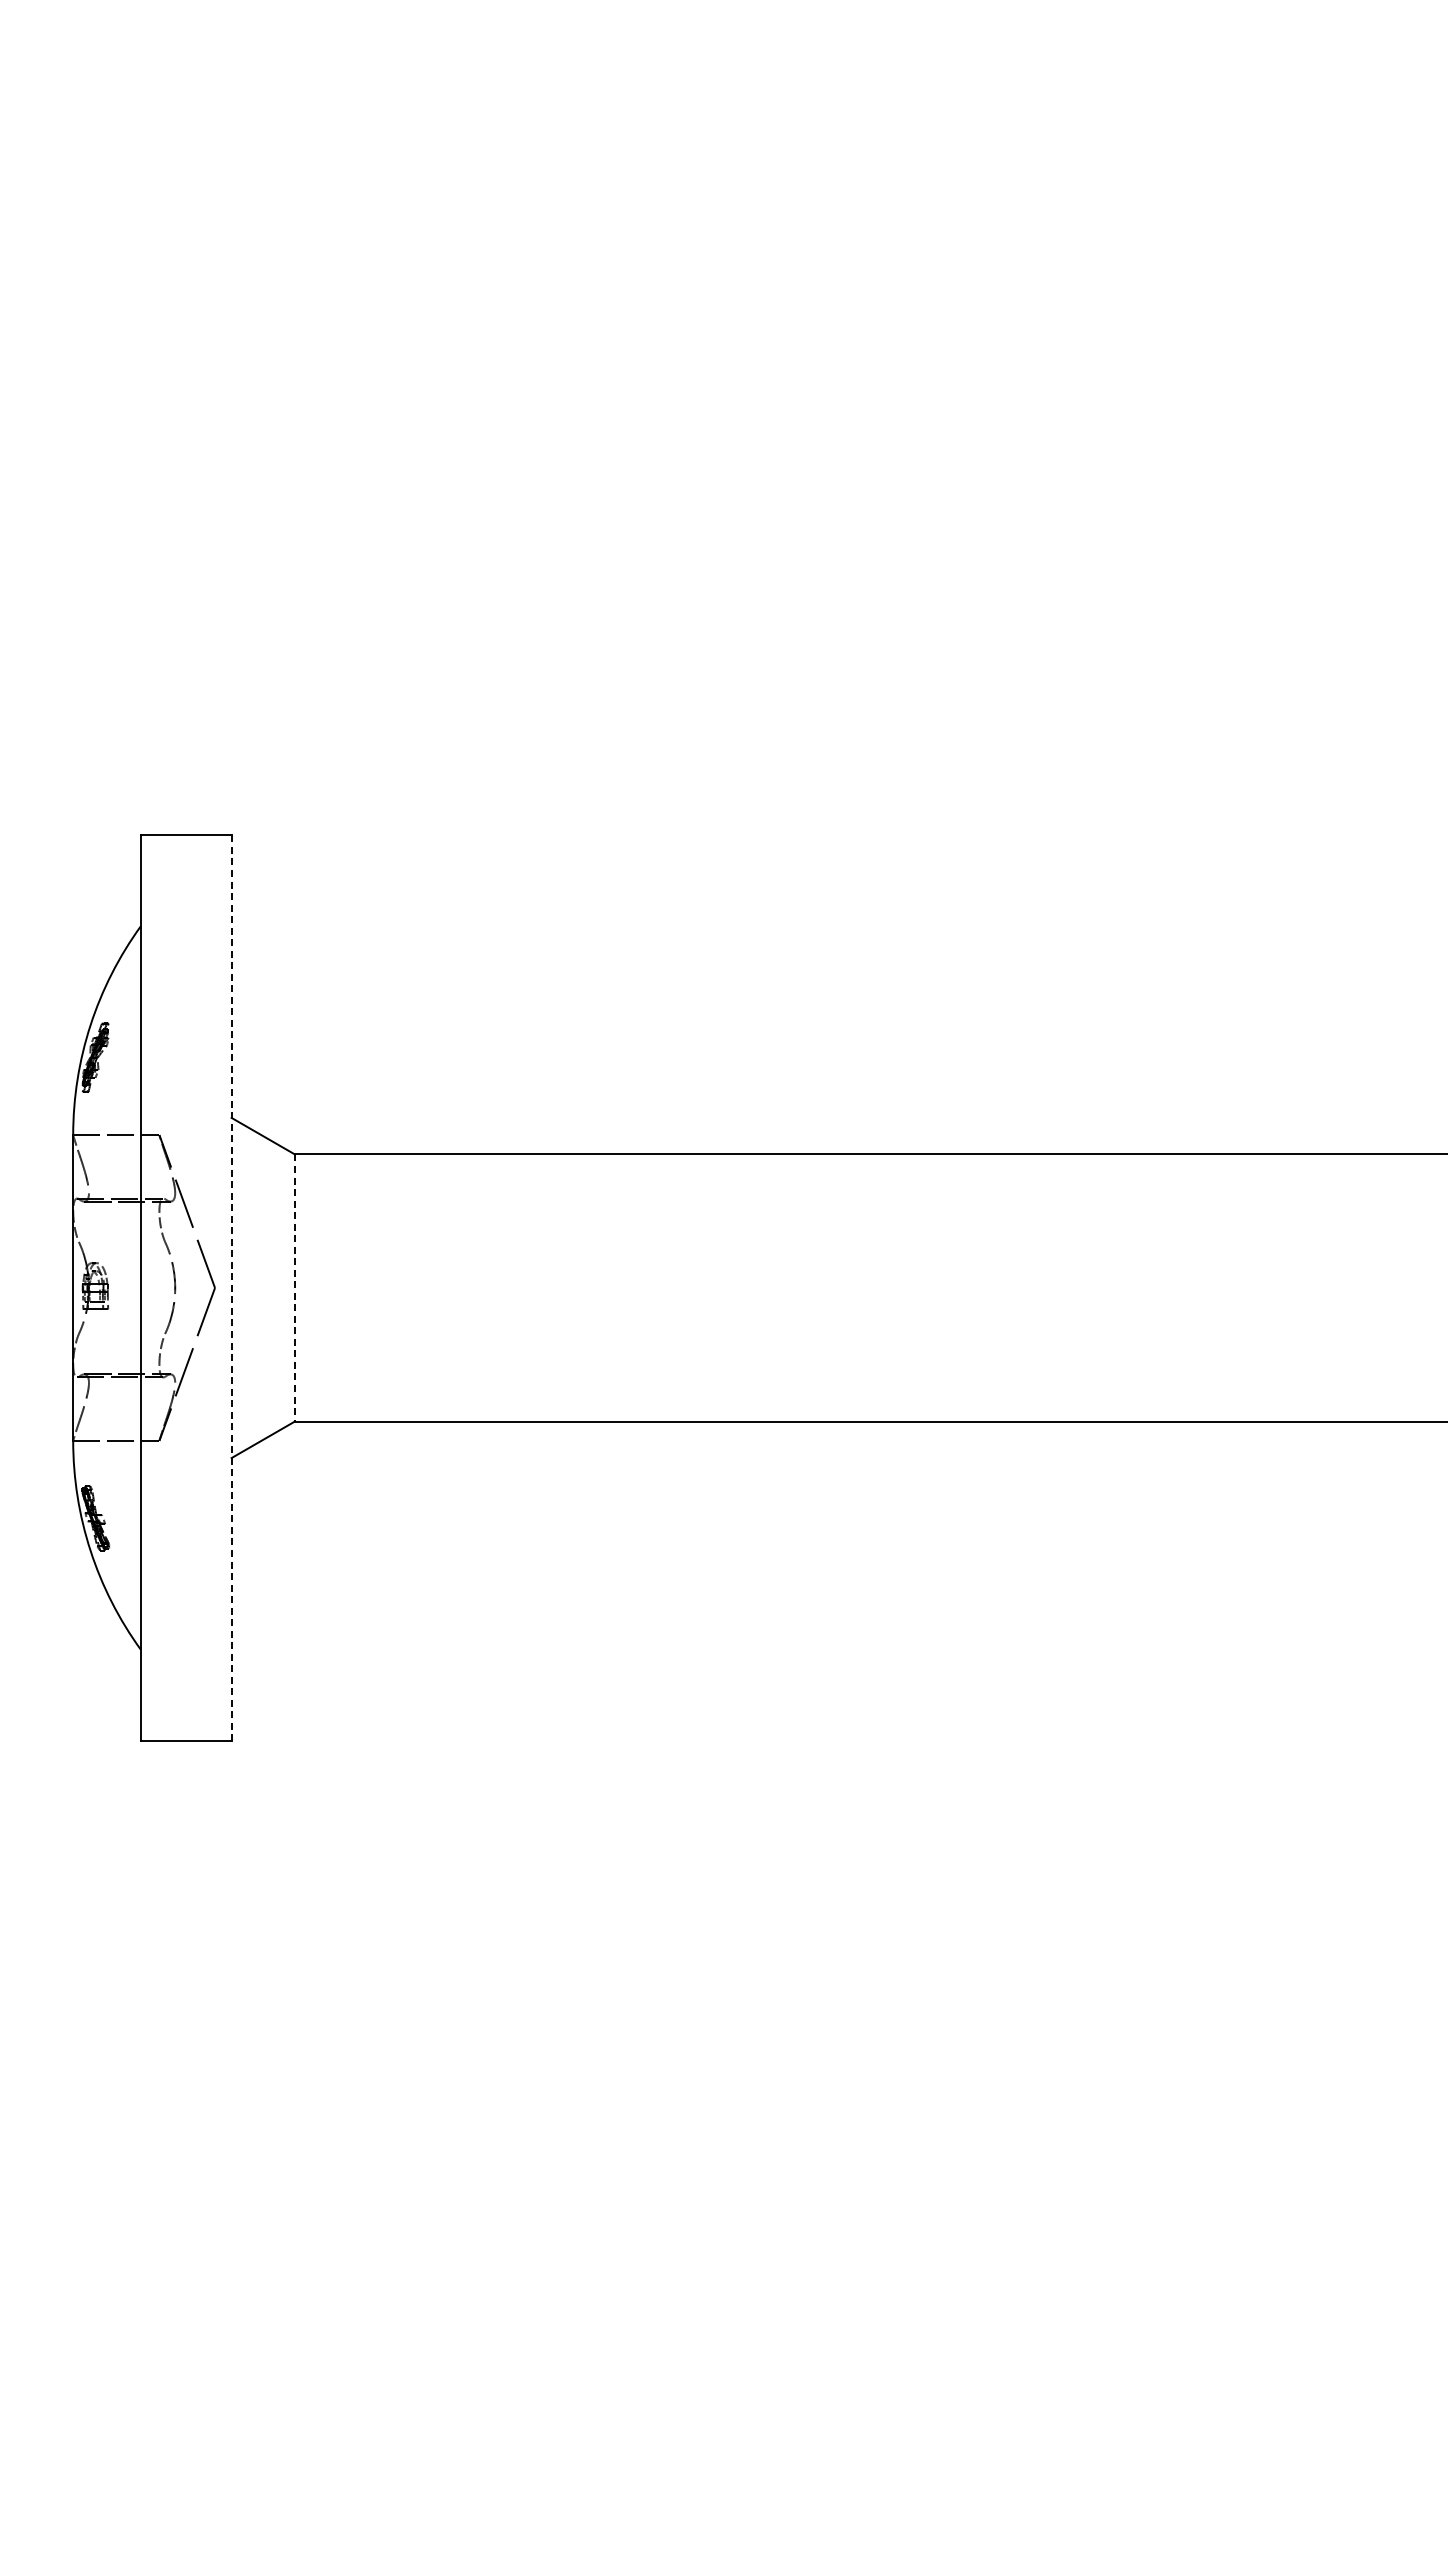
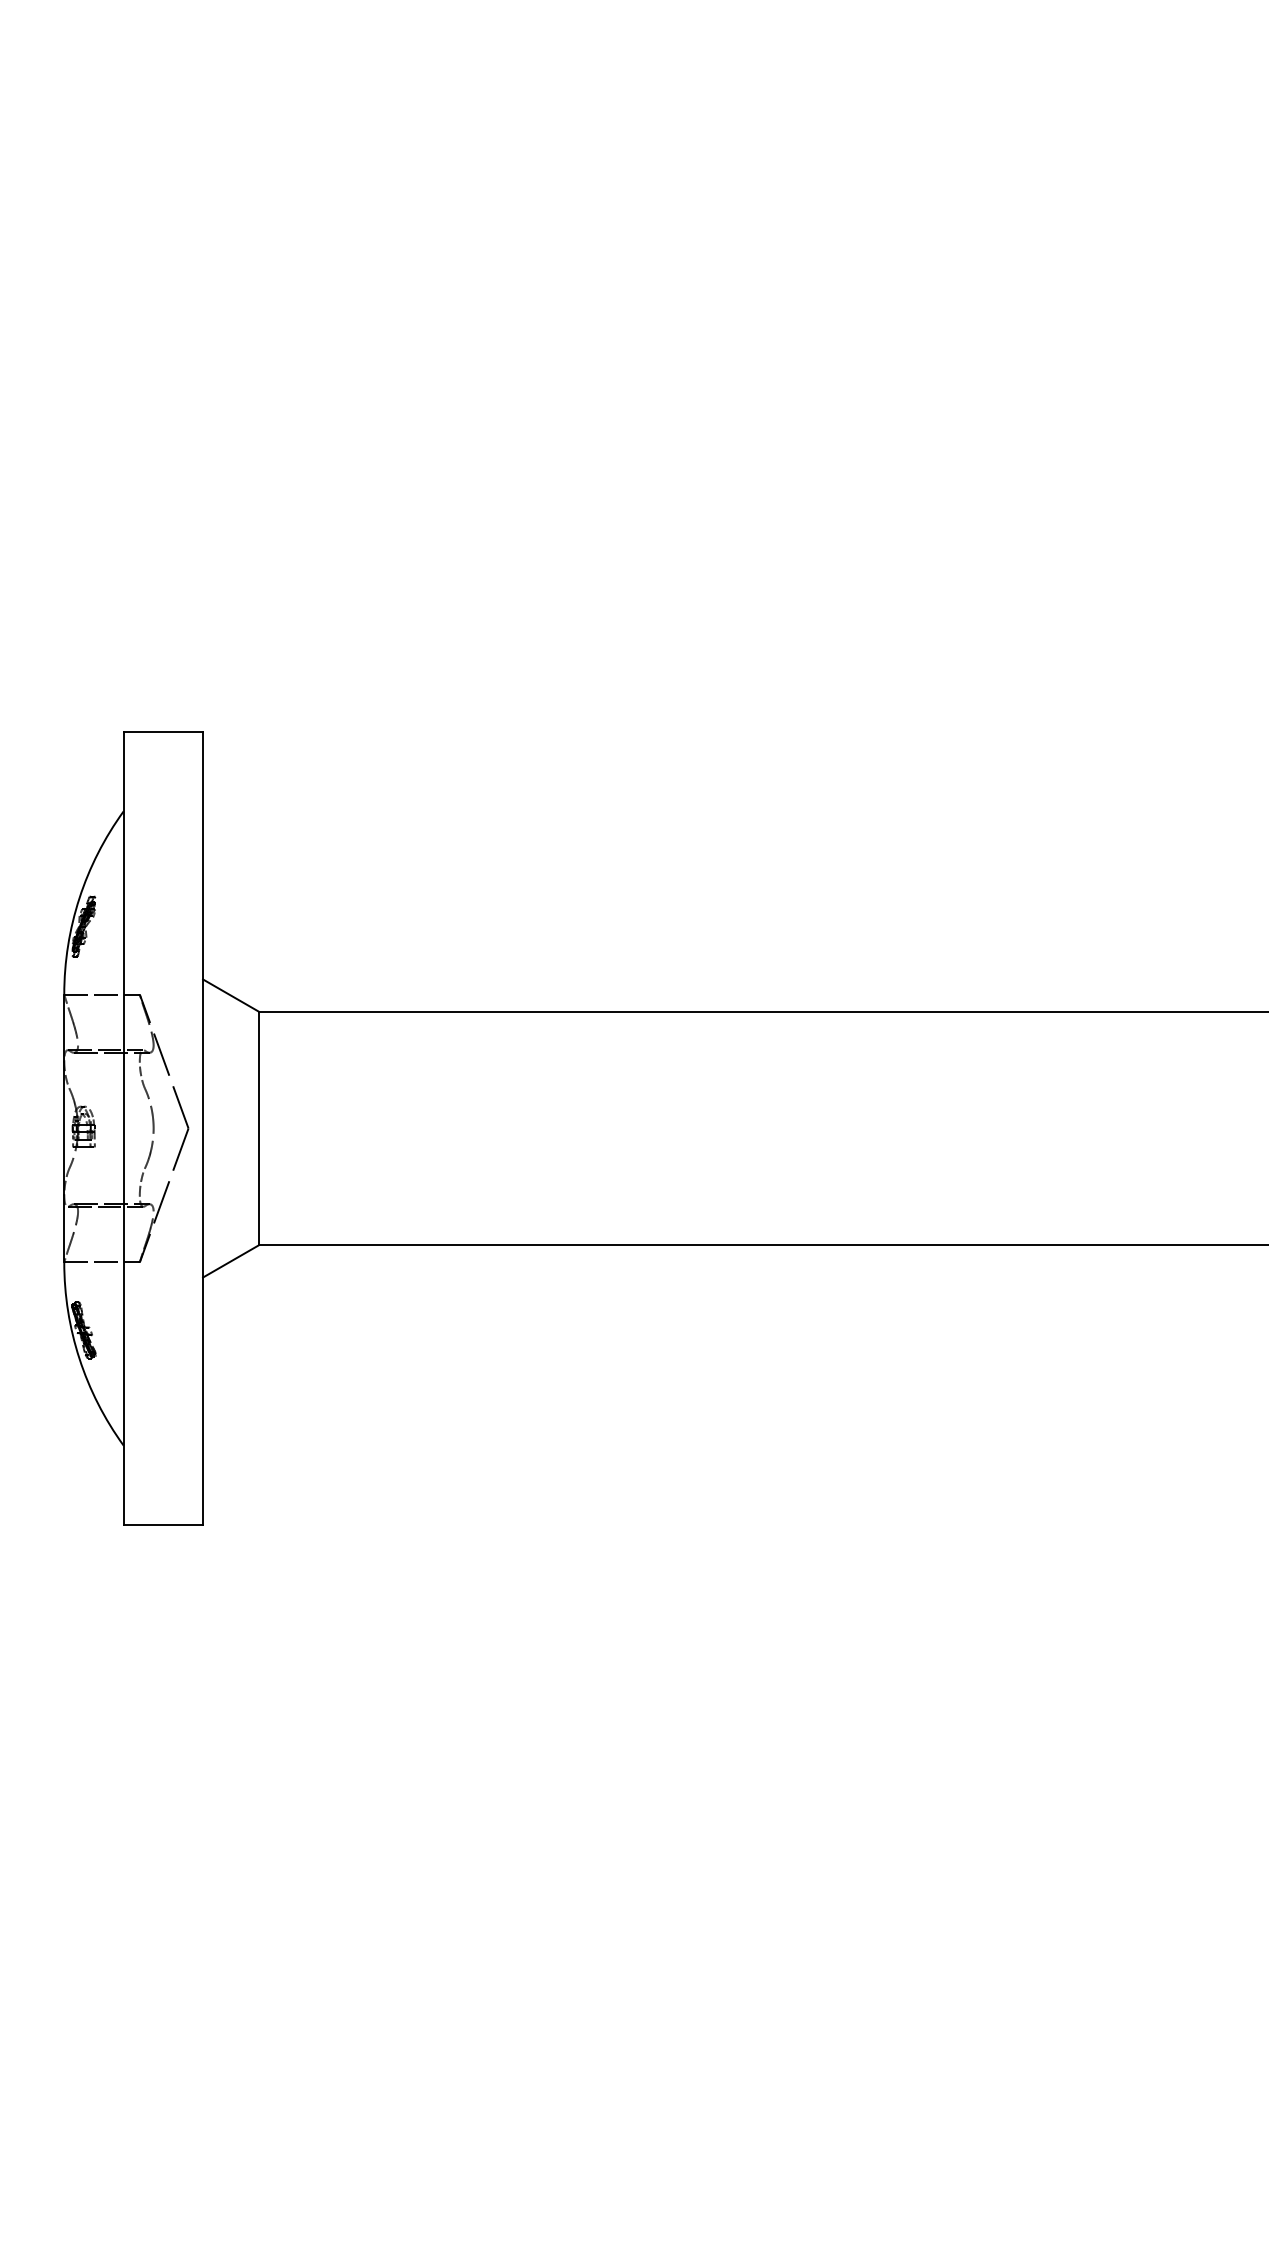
line: (231, 1288) -> (202, 1128), dashed -> solid
line: (294, 1288) -> (258, 1128), dashed -> solid

